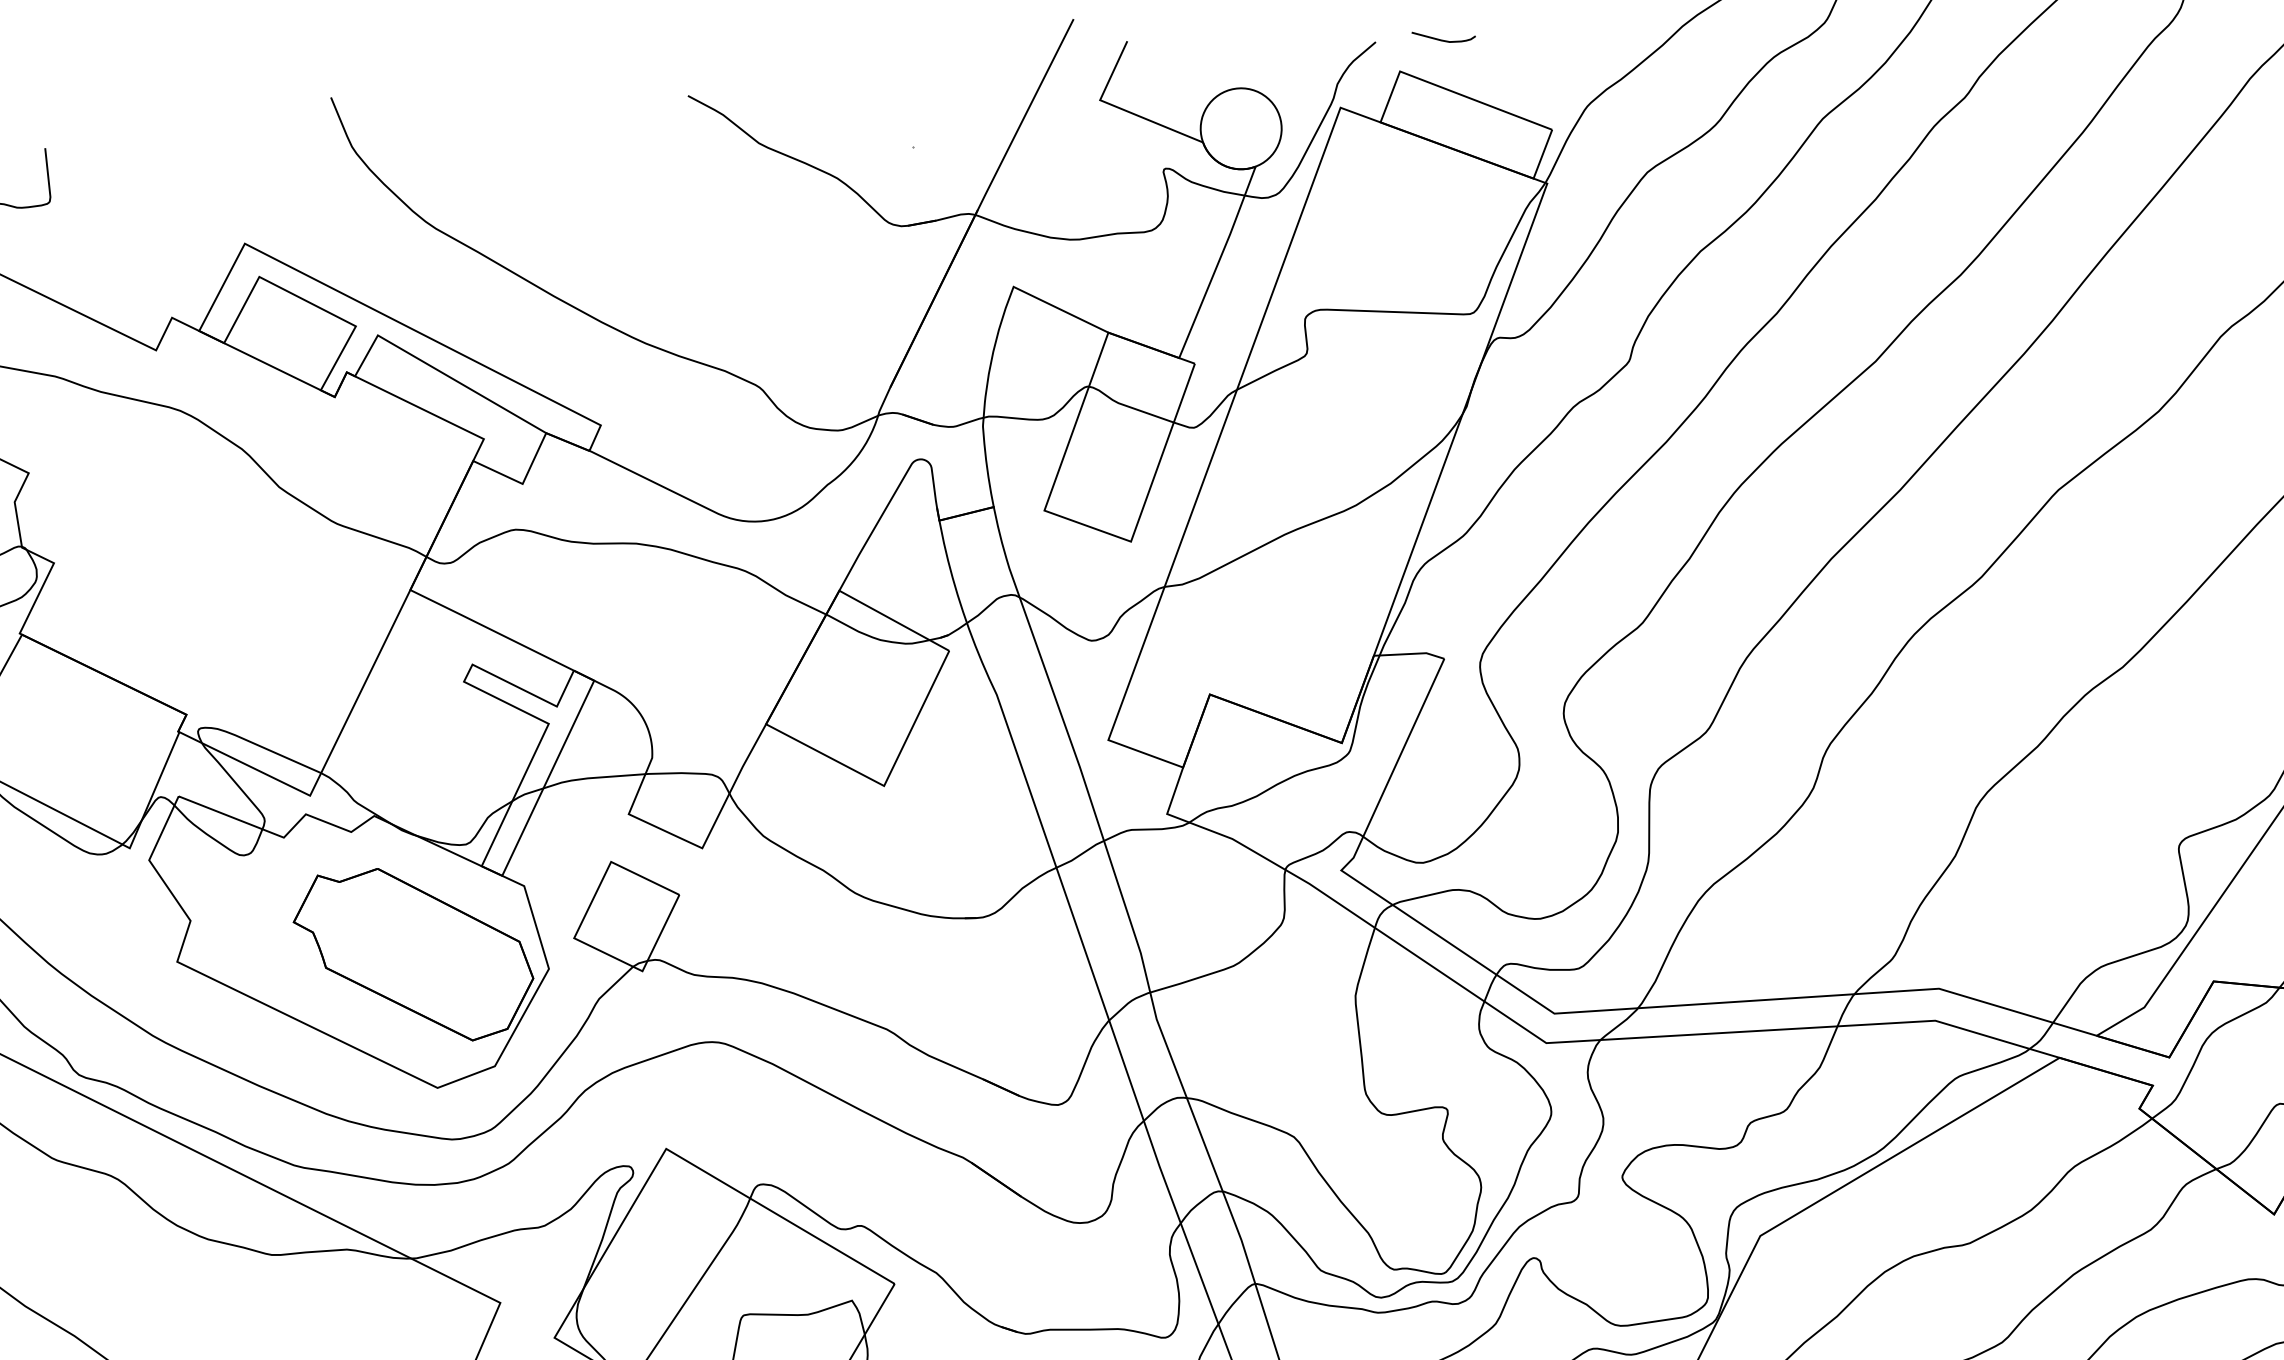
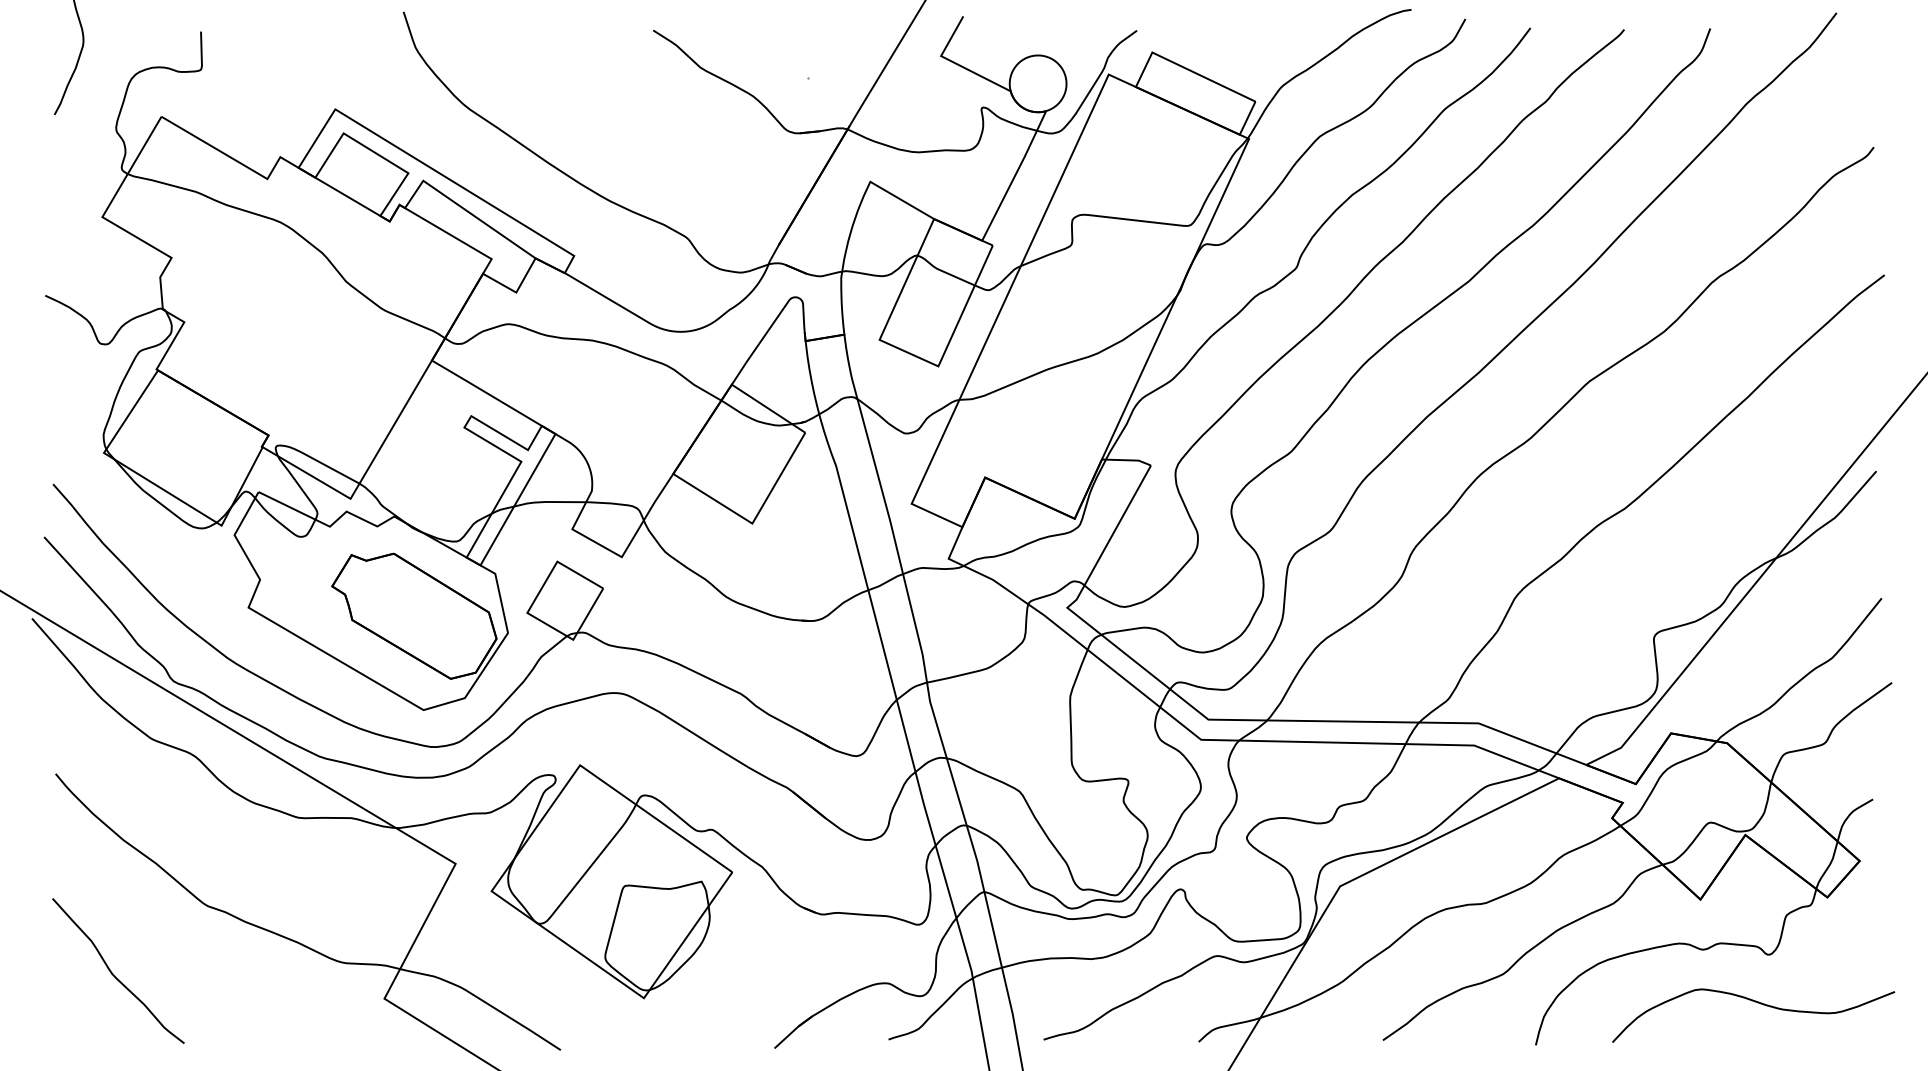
curve: (1443, 39) -> (1184, 32), removed

